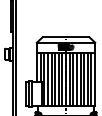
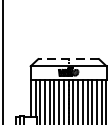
line: (65, 37) -> (67, 59), solid -> dashed

